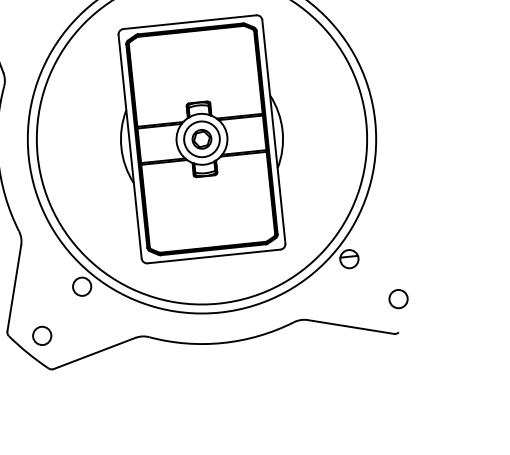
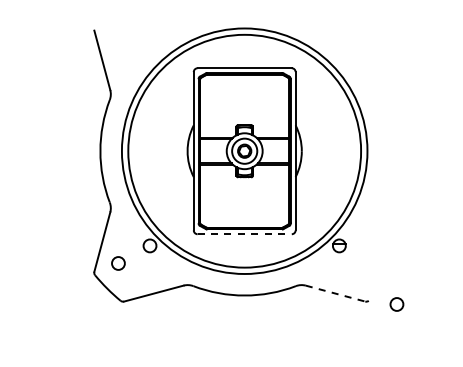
line: (215, 256) -> (245, 234), solid -> dashed
circle: (397, 299) -> (396, 304), moved
line: (350, 326) -> (335, 293), solid -> dashed
circle: (42, 335) -> (118, 263), moved

